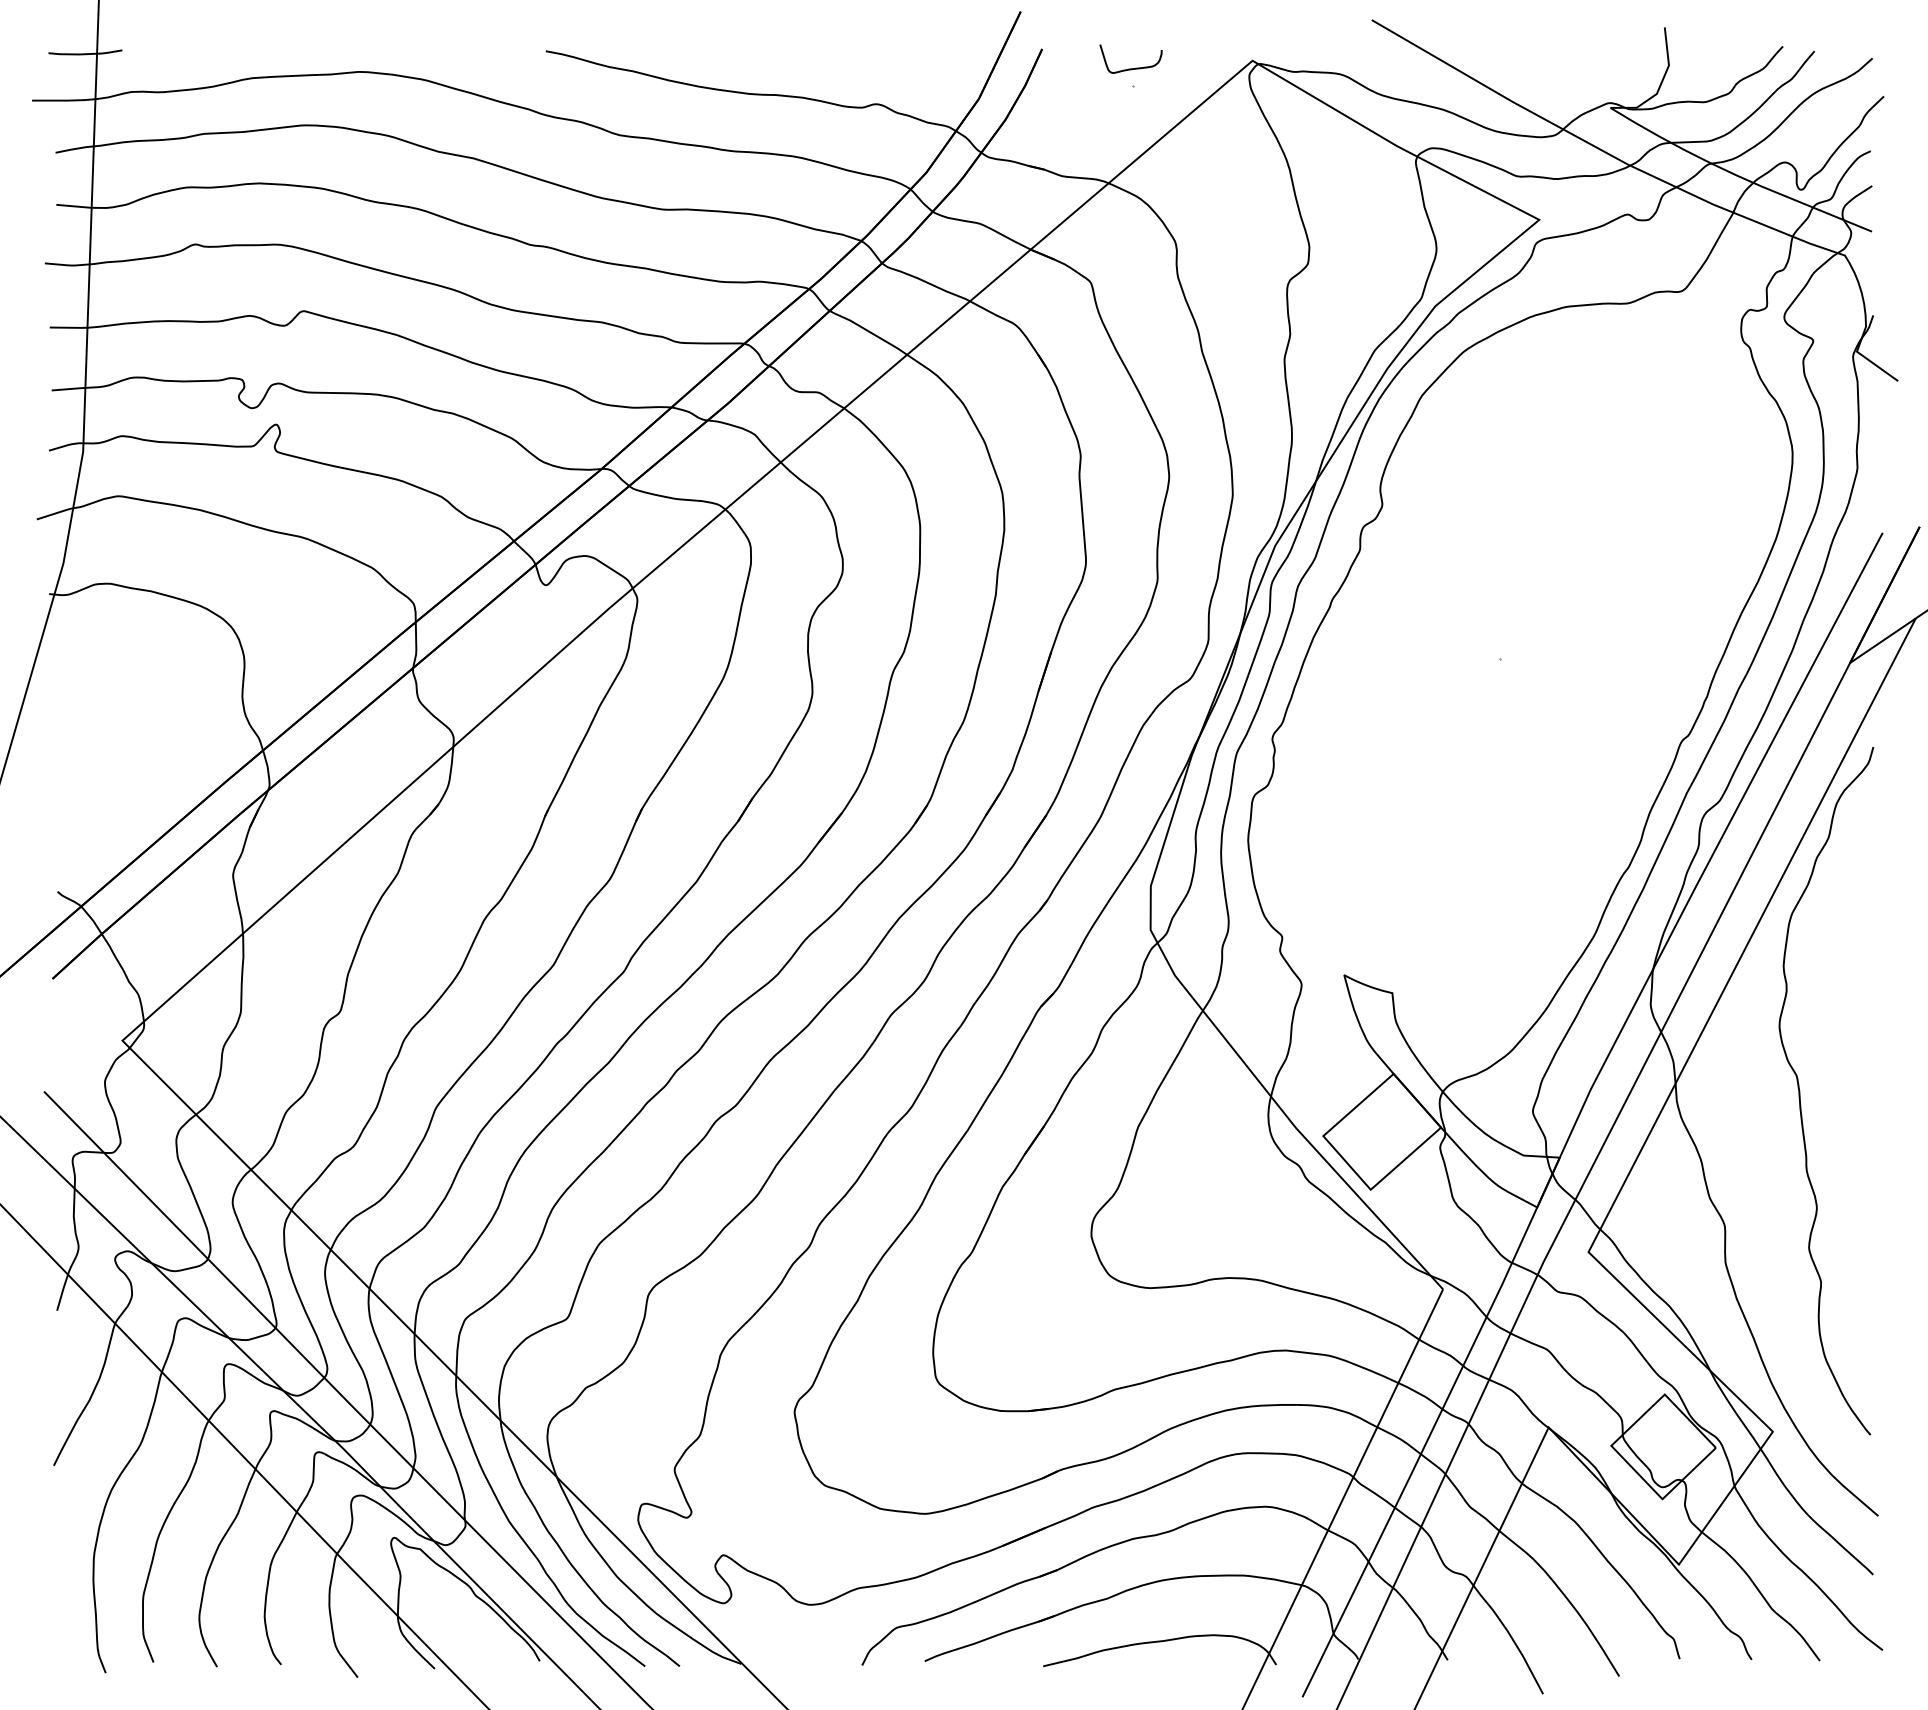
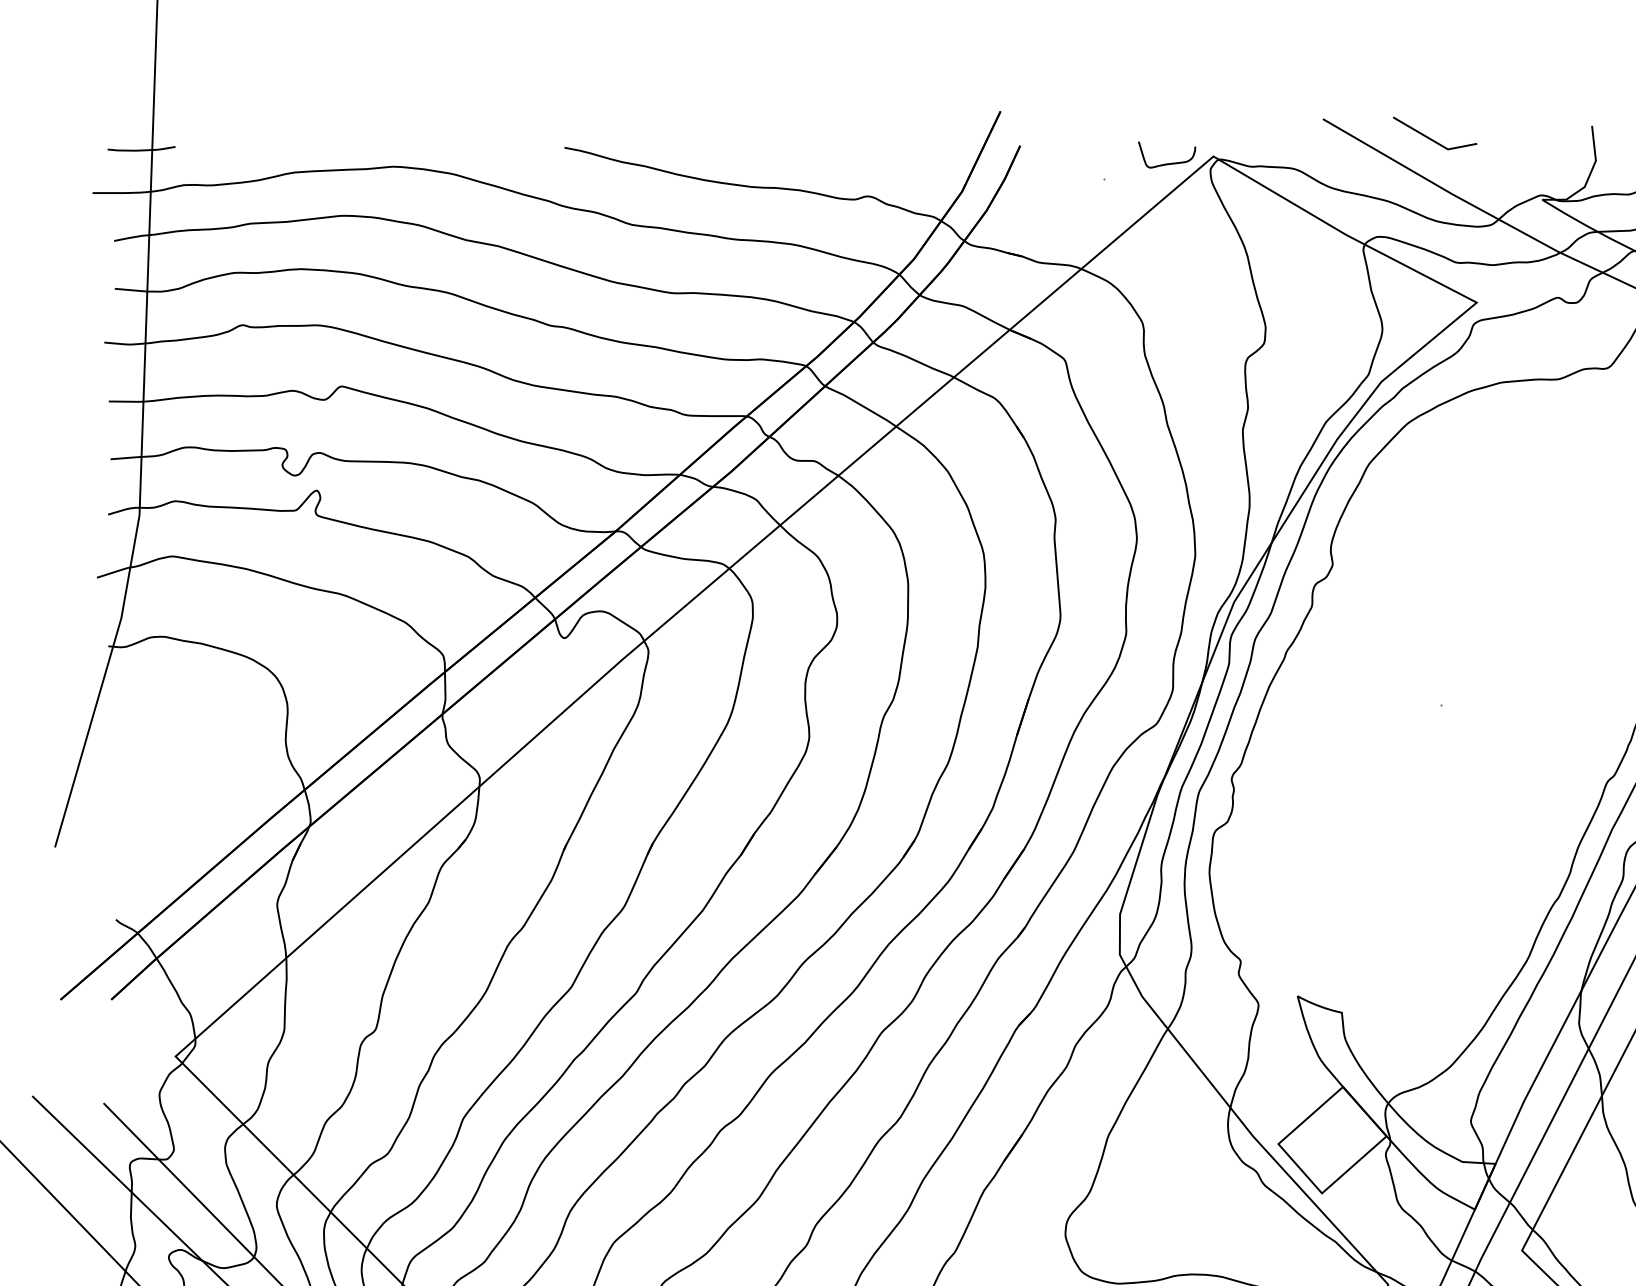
line: (1490, 41) -> (1431, 138), added
curve: (1130, 68) -> (1166, 163), moved

